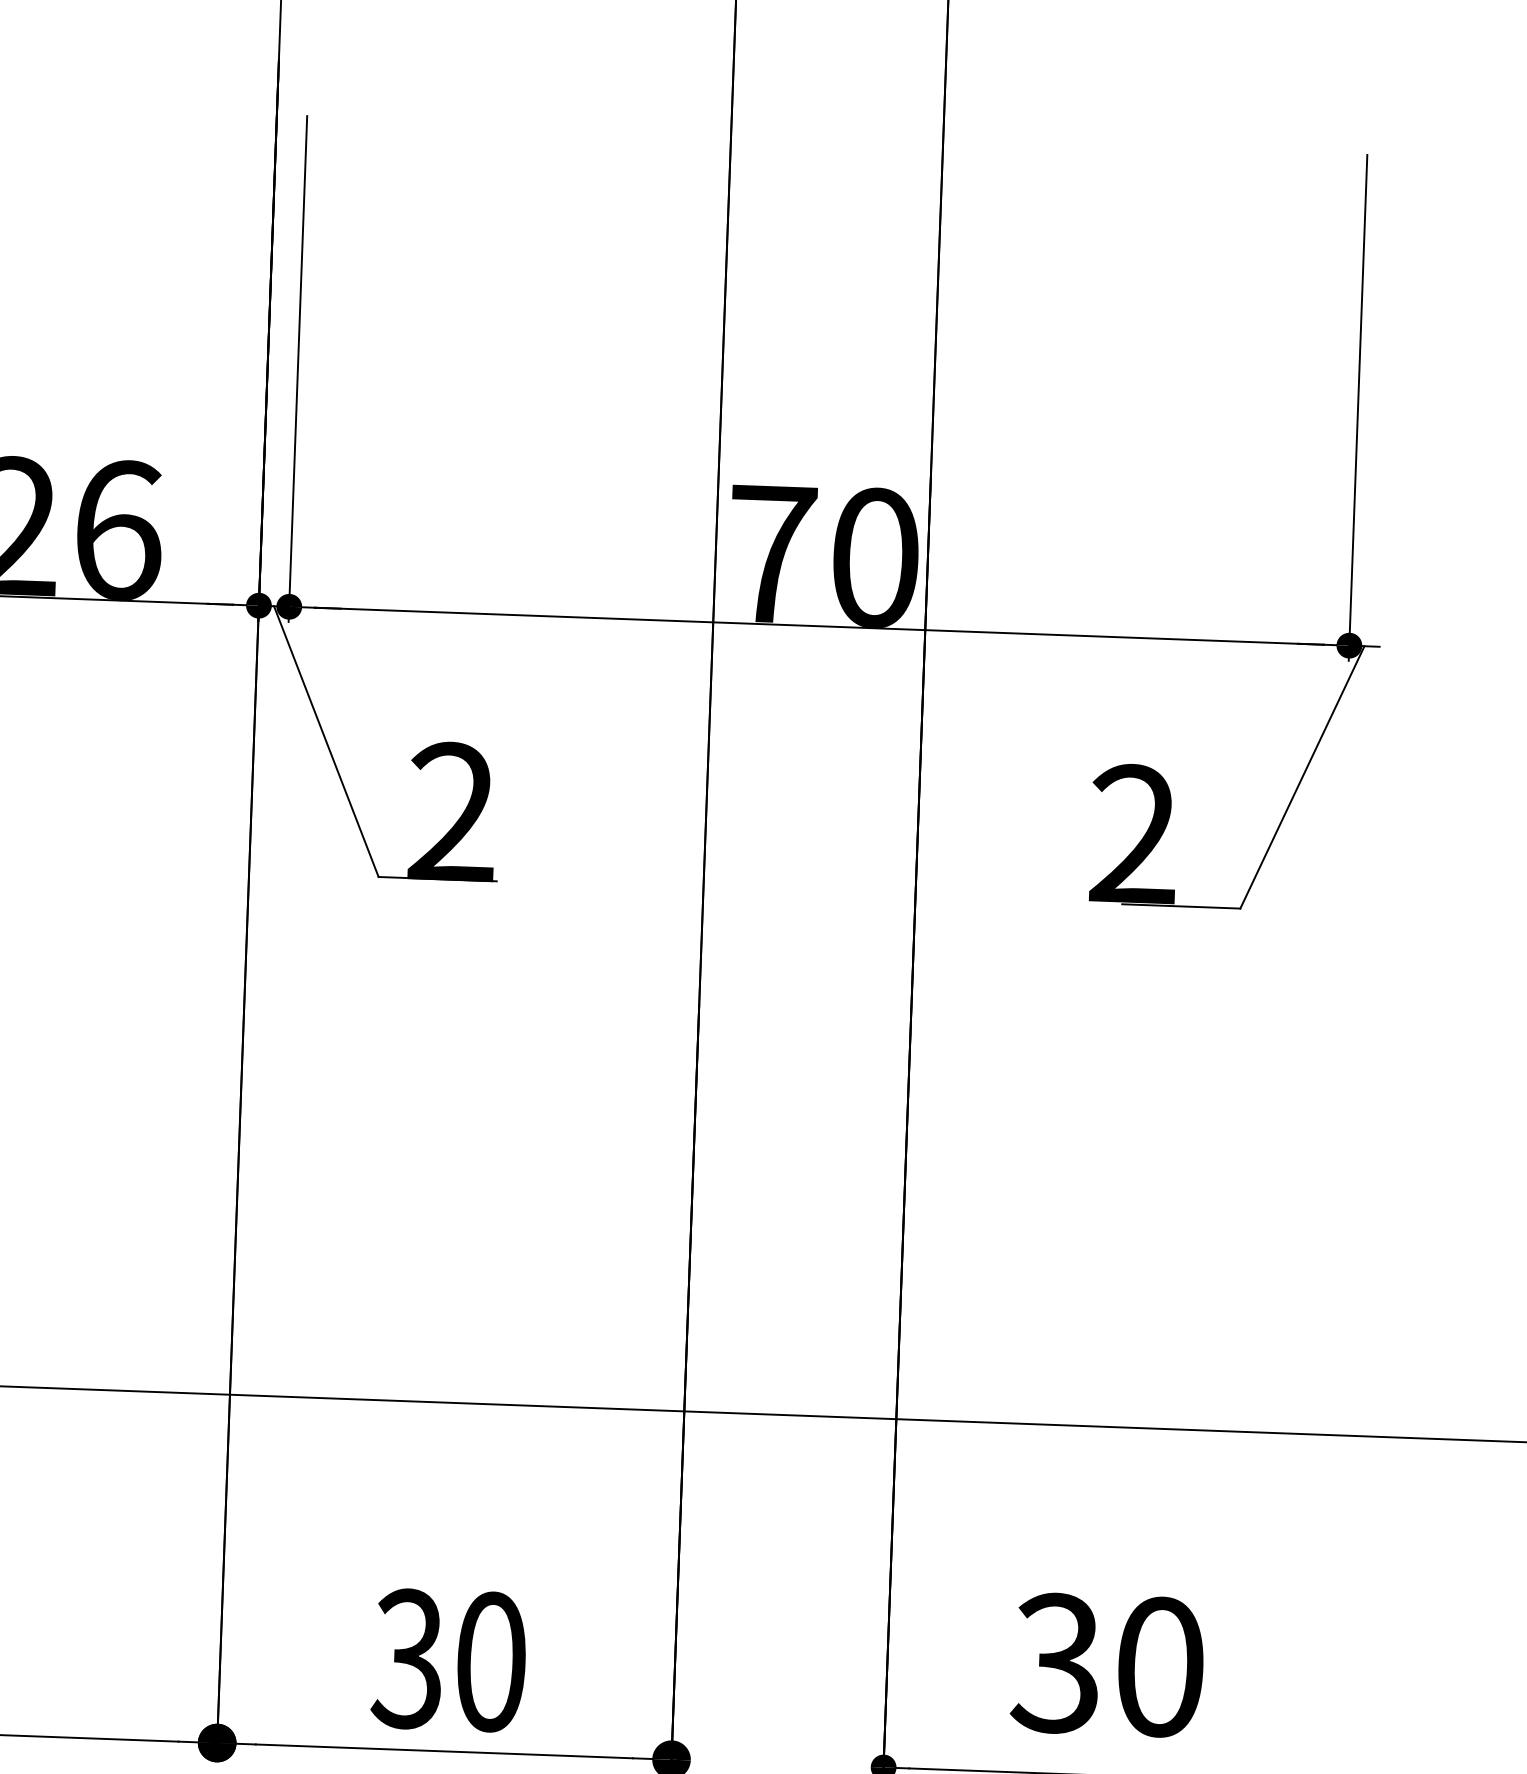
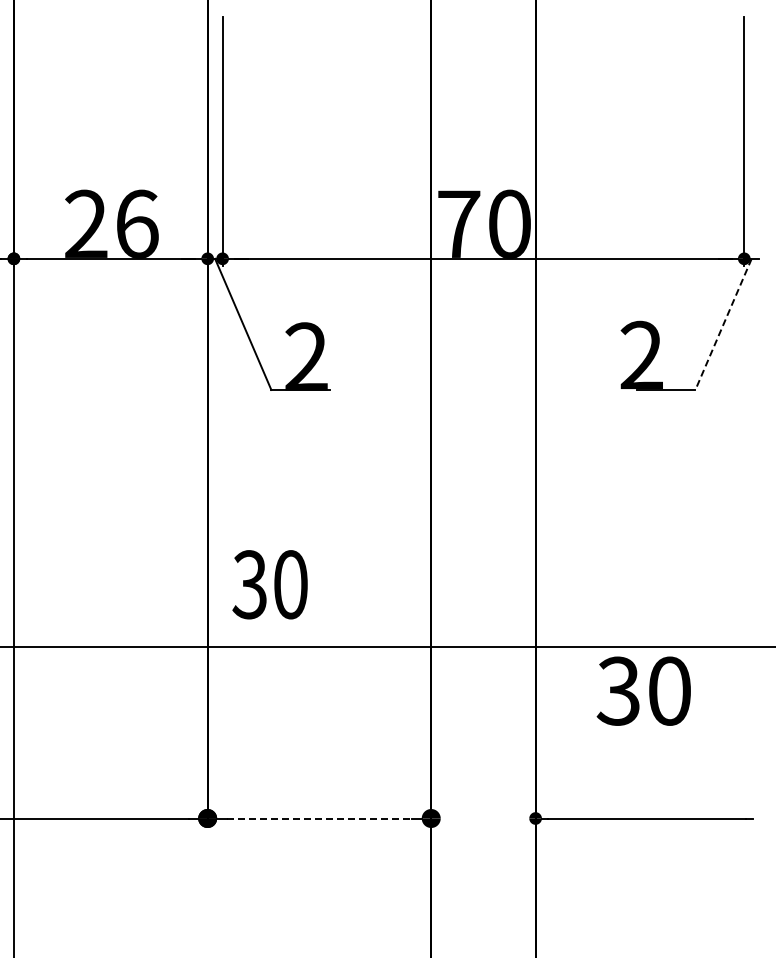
line: (1302, 777) -> (723, 324), solid -> dashed
text: (447, 1659) -> (269, 584), moved
text: (1106, 1663) -> (643, 690), moved
line: (444, 1751) -> (319, 818), solid -> dashed

